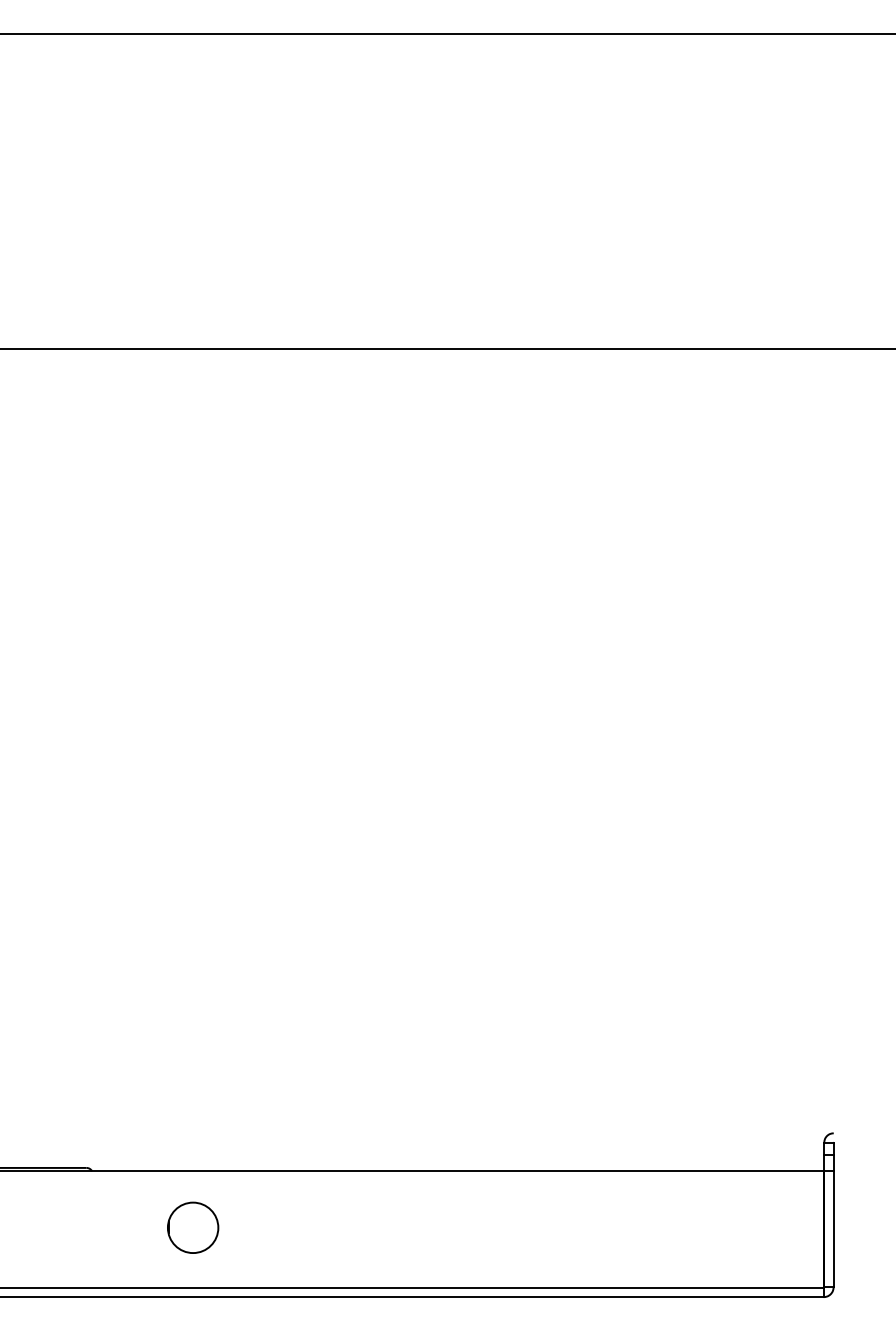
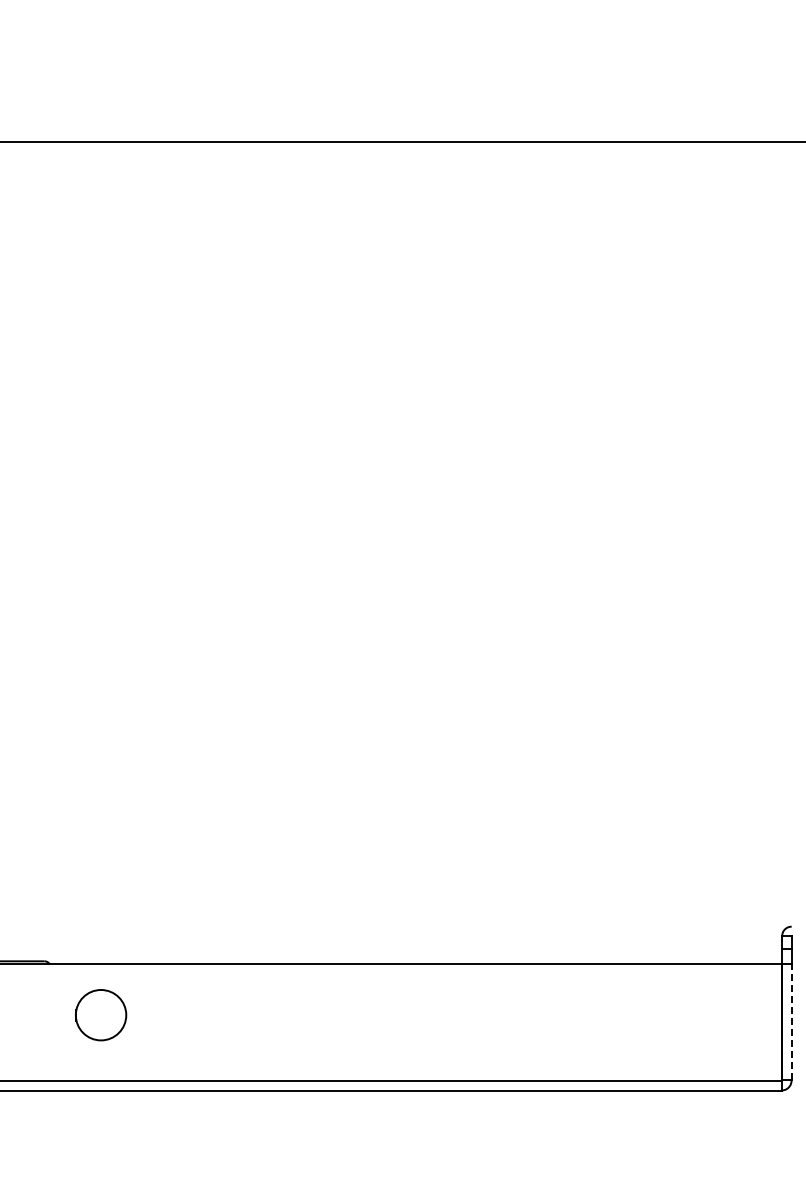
circle: (193, 1227) -> (101, 1014), moved
line: (833, 1228) -> (791, 1021), solid -> dashed

